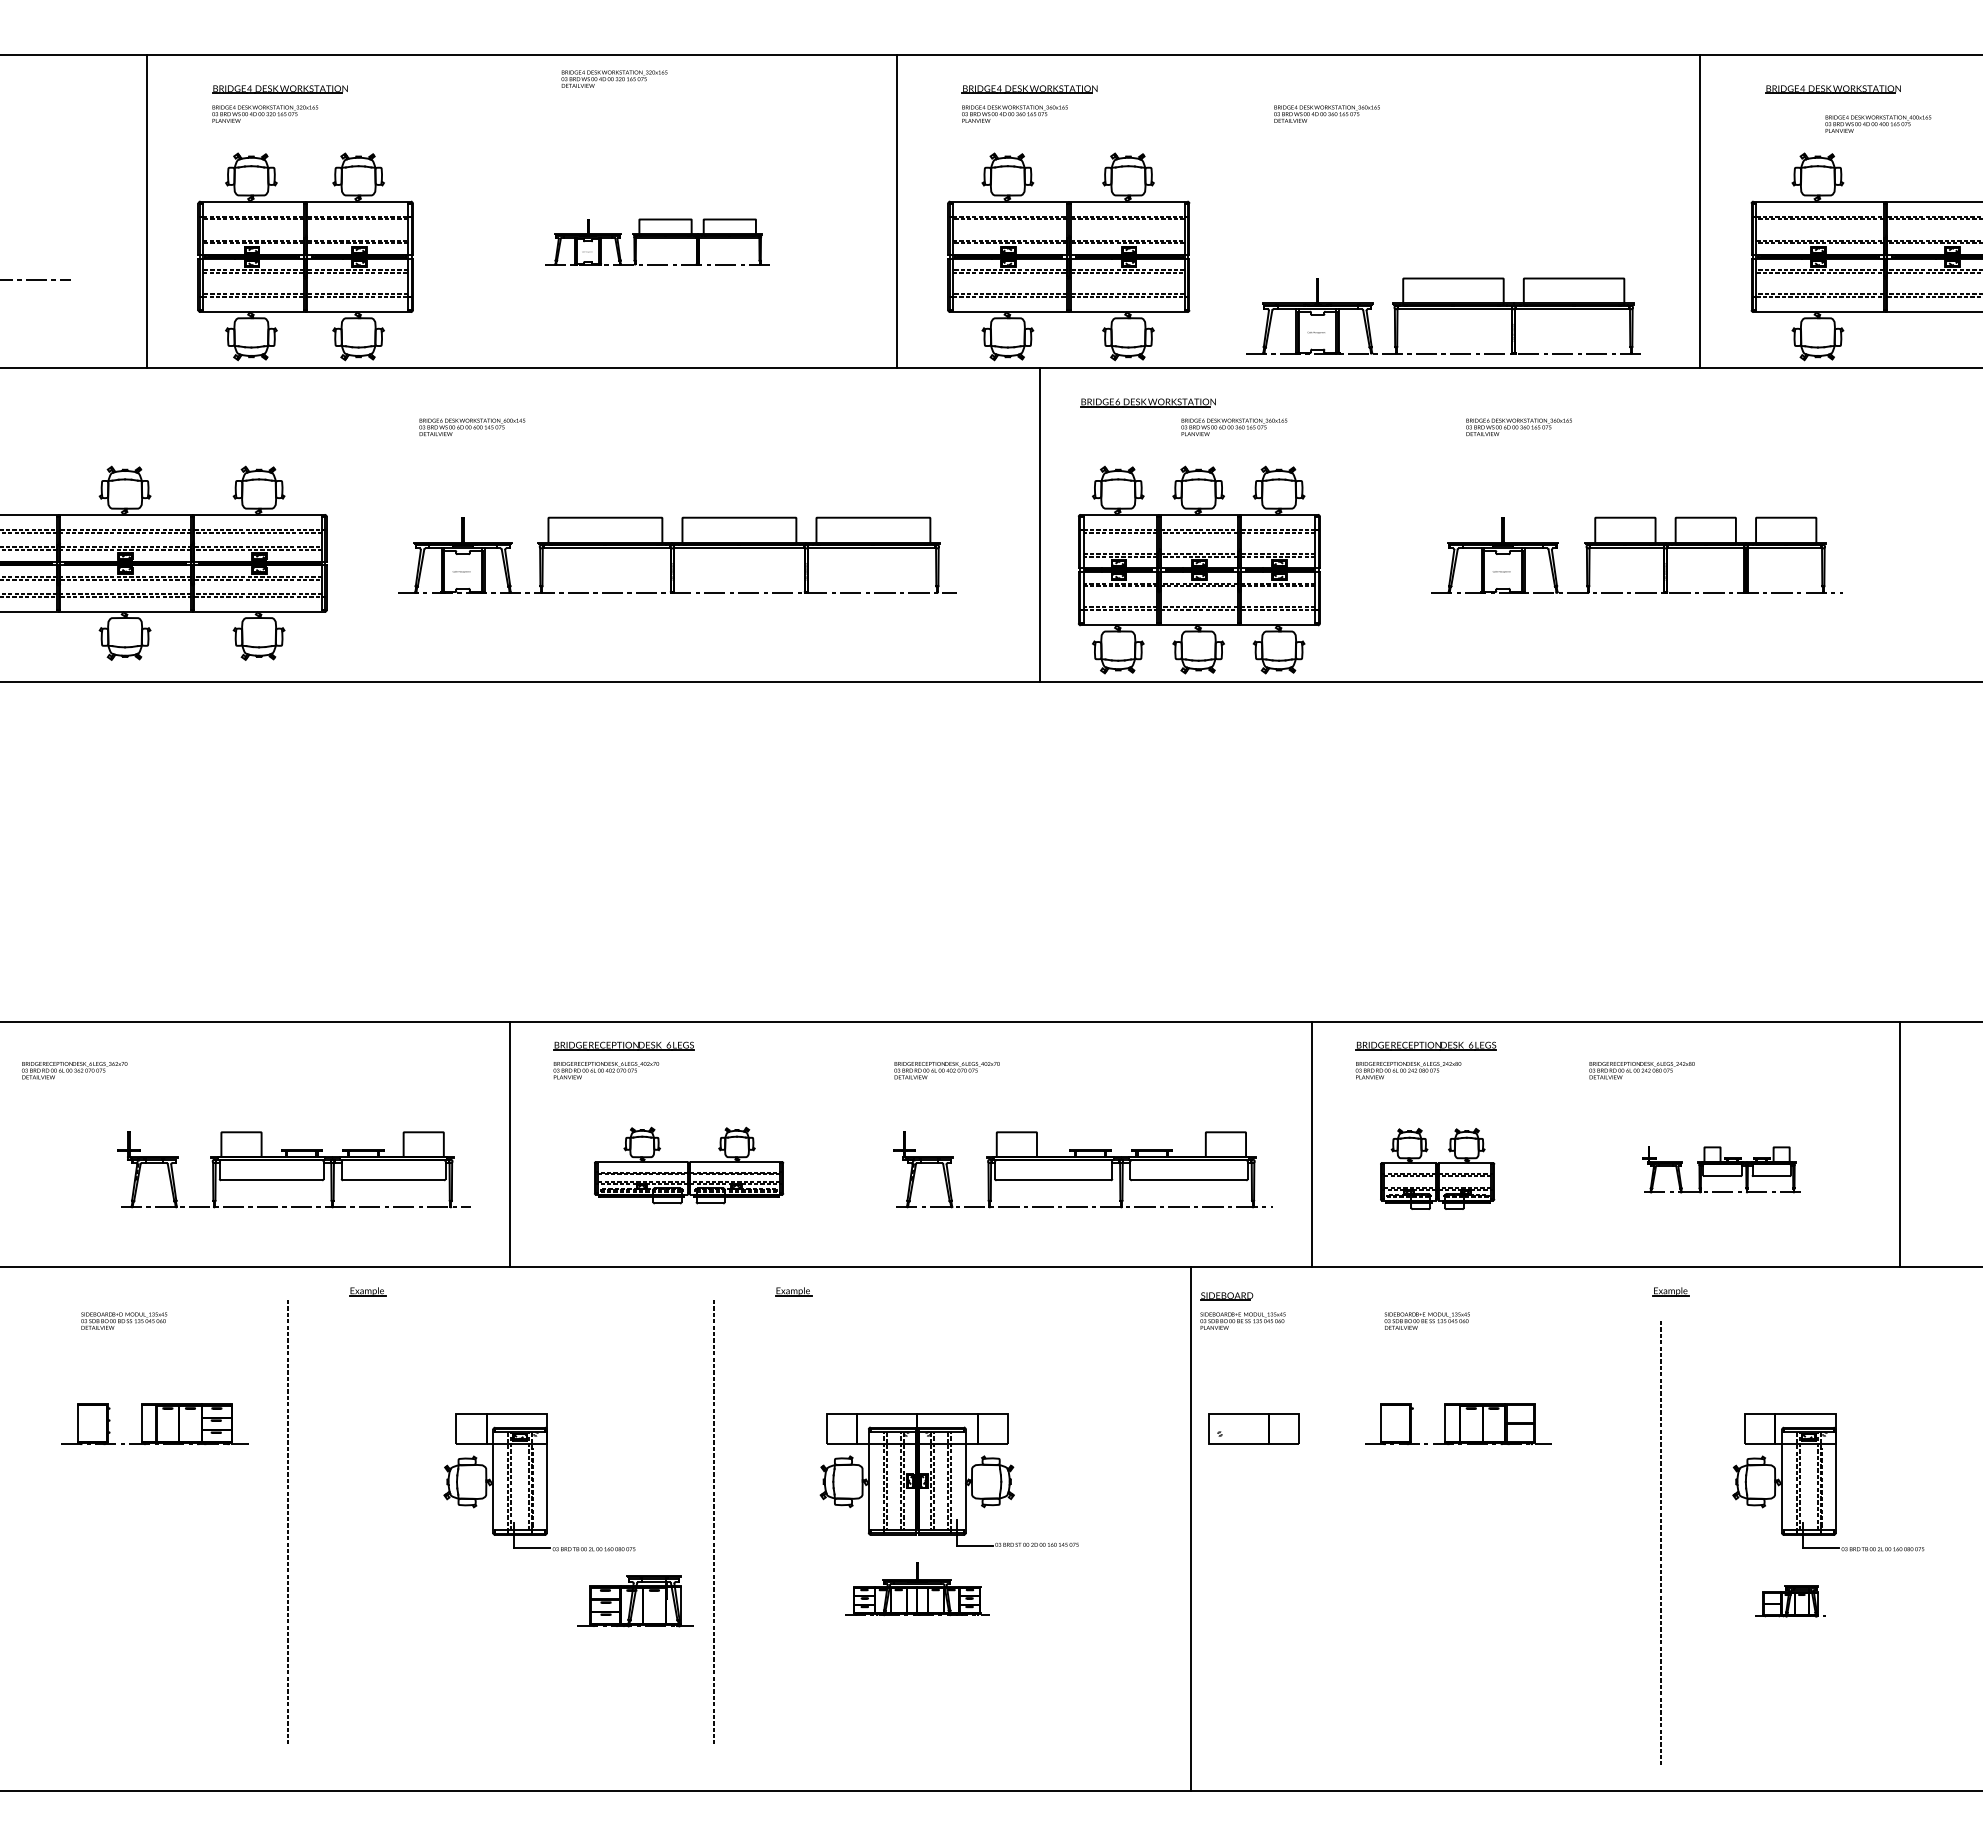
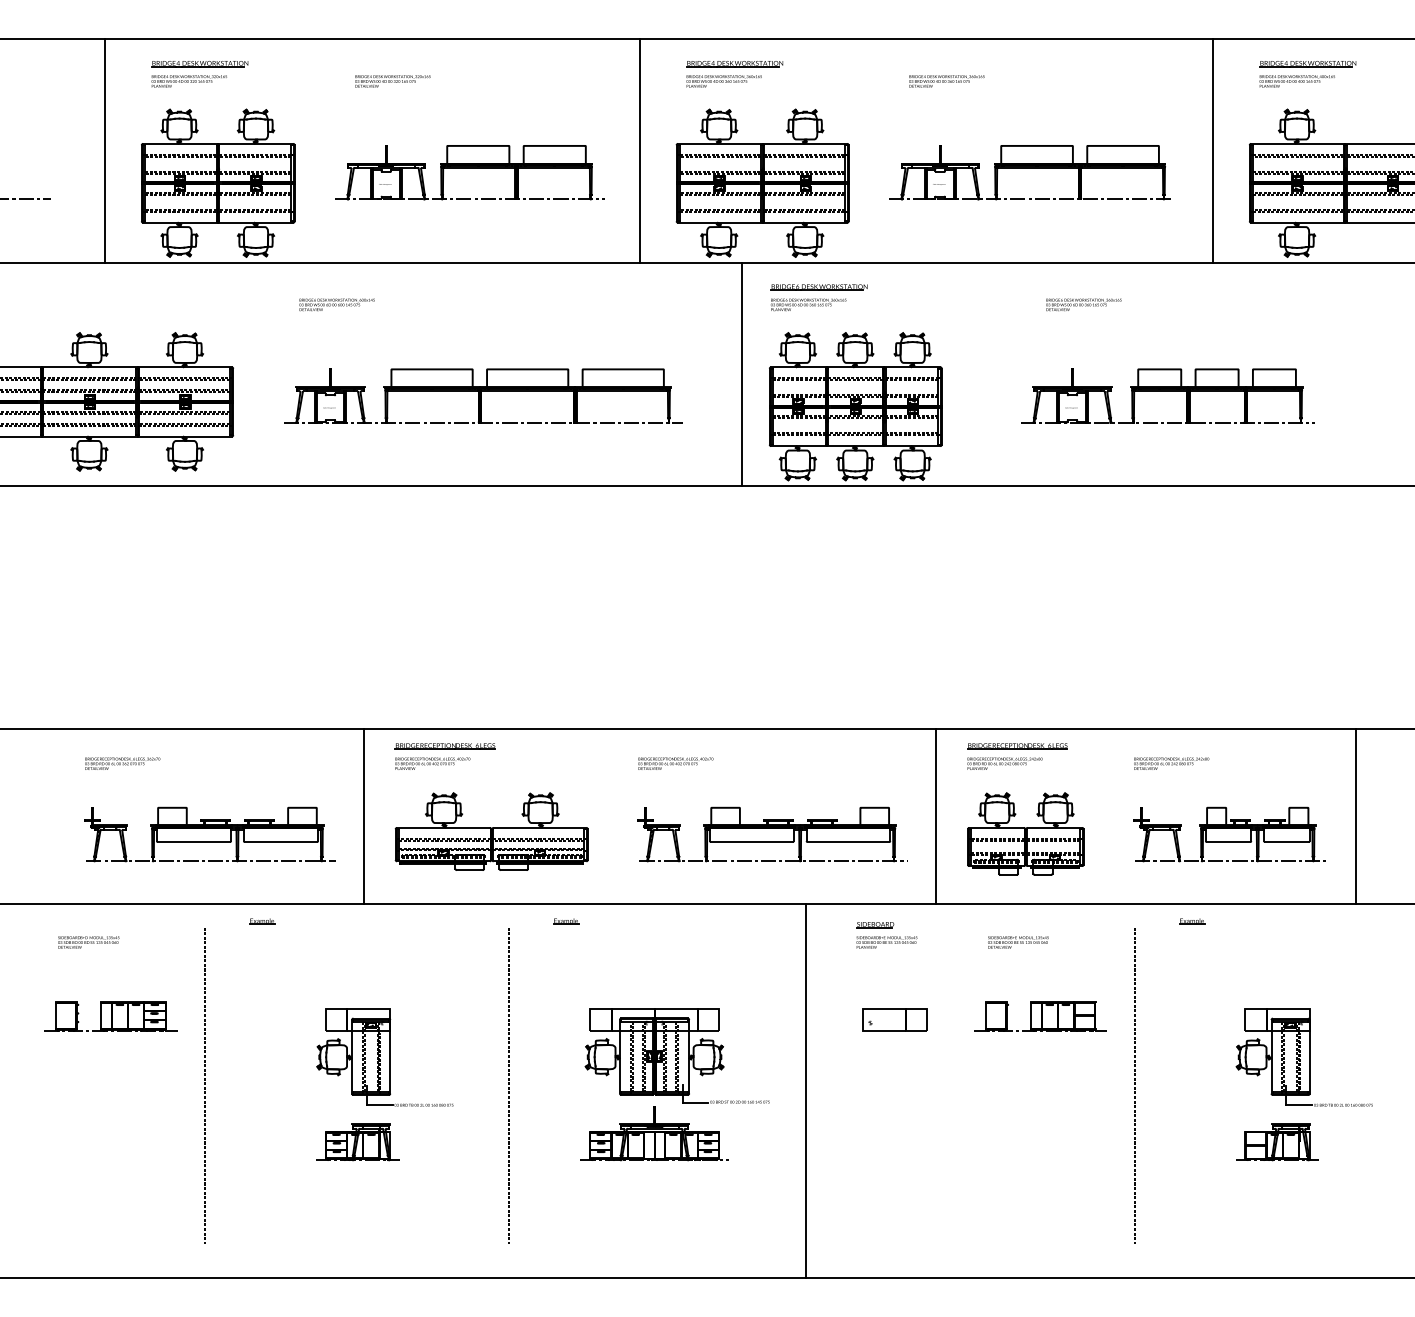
text: (614, 78) -> (392, 81), moved
text: (1878, 123) -> (1297, 81), moved
part: (658, 241) -> (469, 172), size x1.67
part: (1443, 315) -> (1029, 172), moved
text: (1234, 427) -> (808, 305), moved
text: (74, 1070) -> (122, 763), moved
part: (688, 1165) -> (491, 831), size x1.43
part: (1437, 1168) -> (1025, 833), size x1.43
part: (1723, 1169) -> (1229, 834), size x1.67
line: (1190, 1528) -> (805, 1090), moved
line: (1660, 1541) -> (1134, 1084), moved
part: (916, 1588) -> (653, 1133), size x1.43
part: (635, 1601) -> (357, 1142), moved
part: (1790, 1601) -> (1277, 1142), size x1.67

